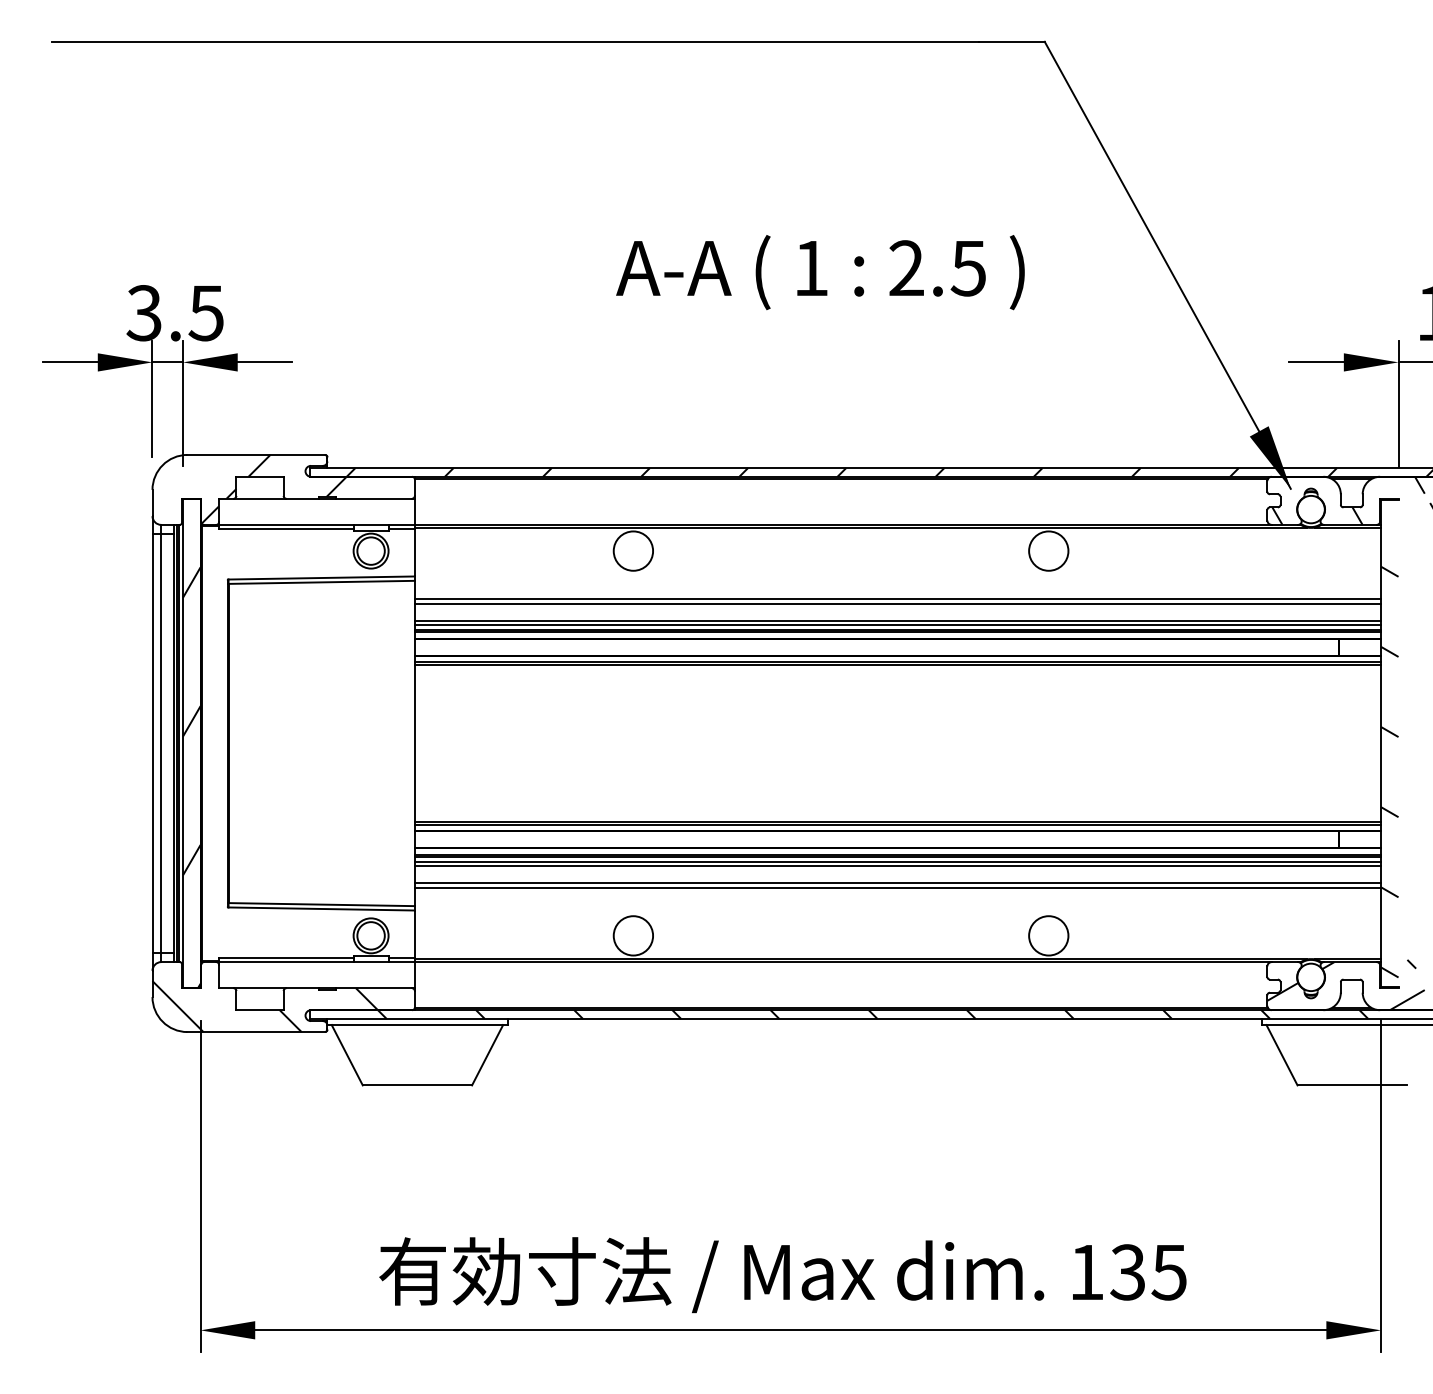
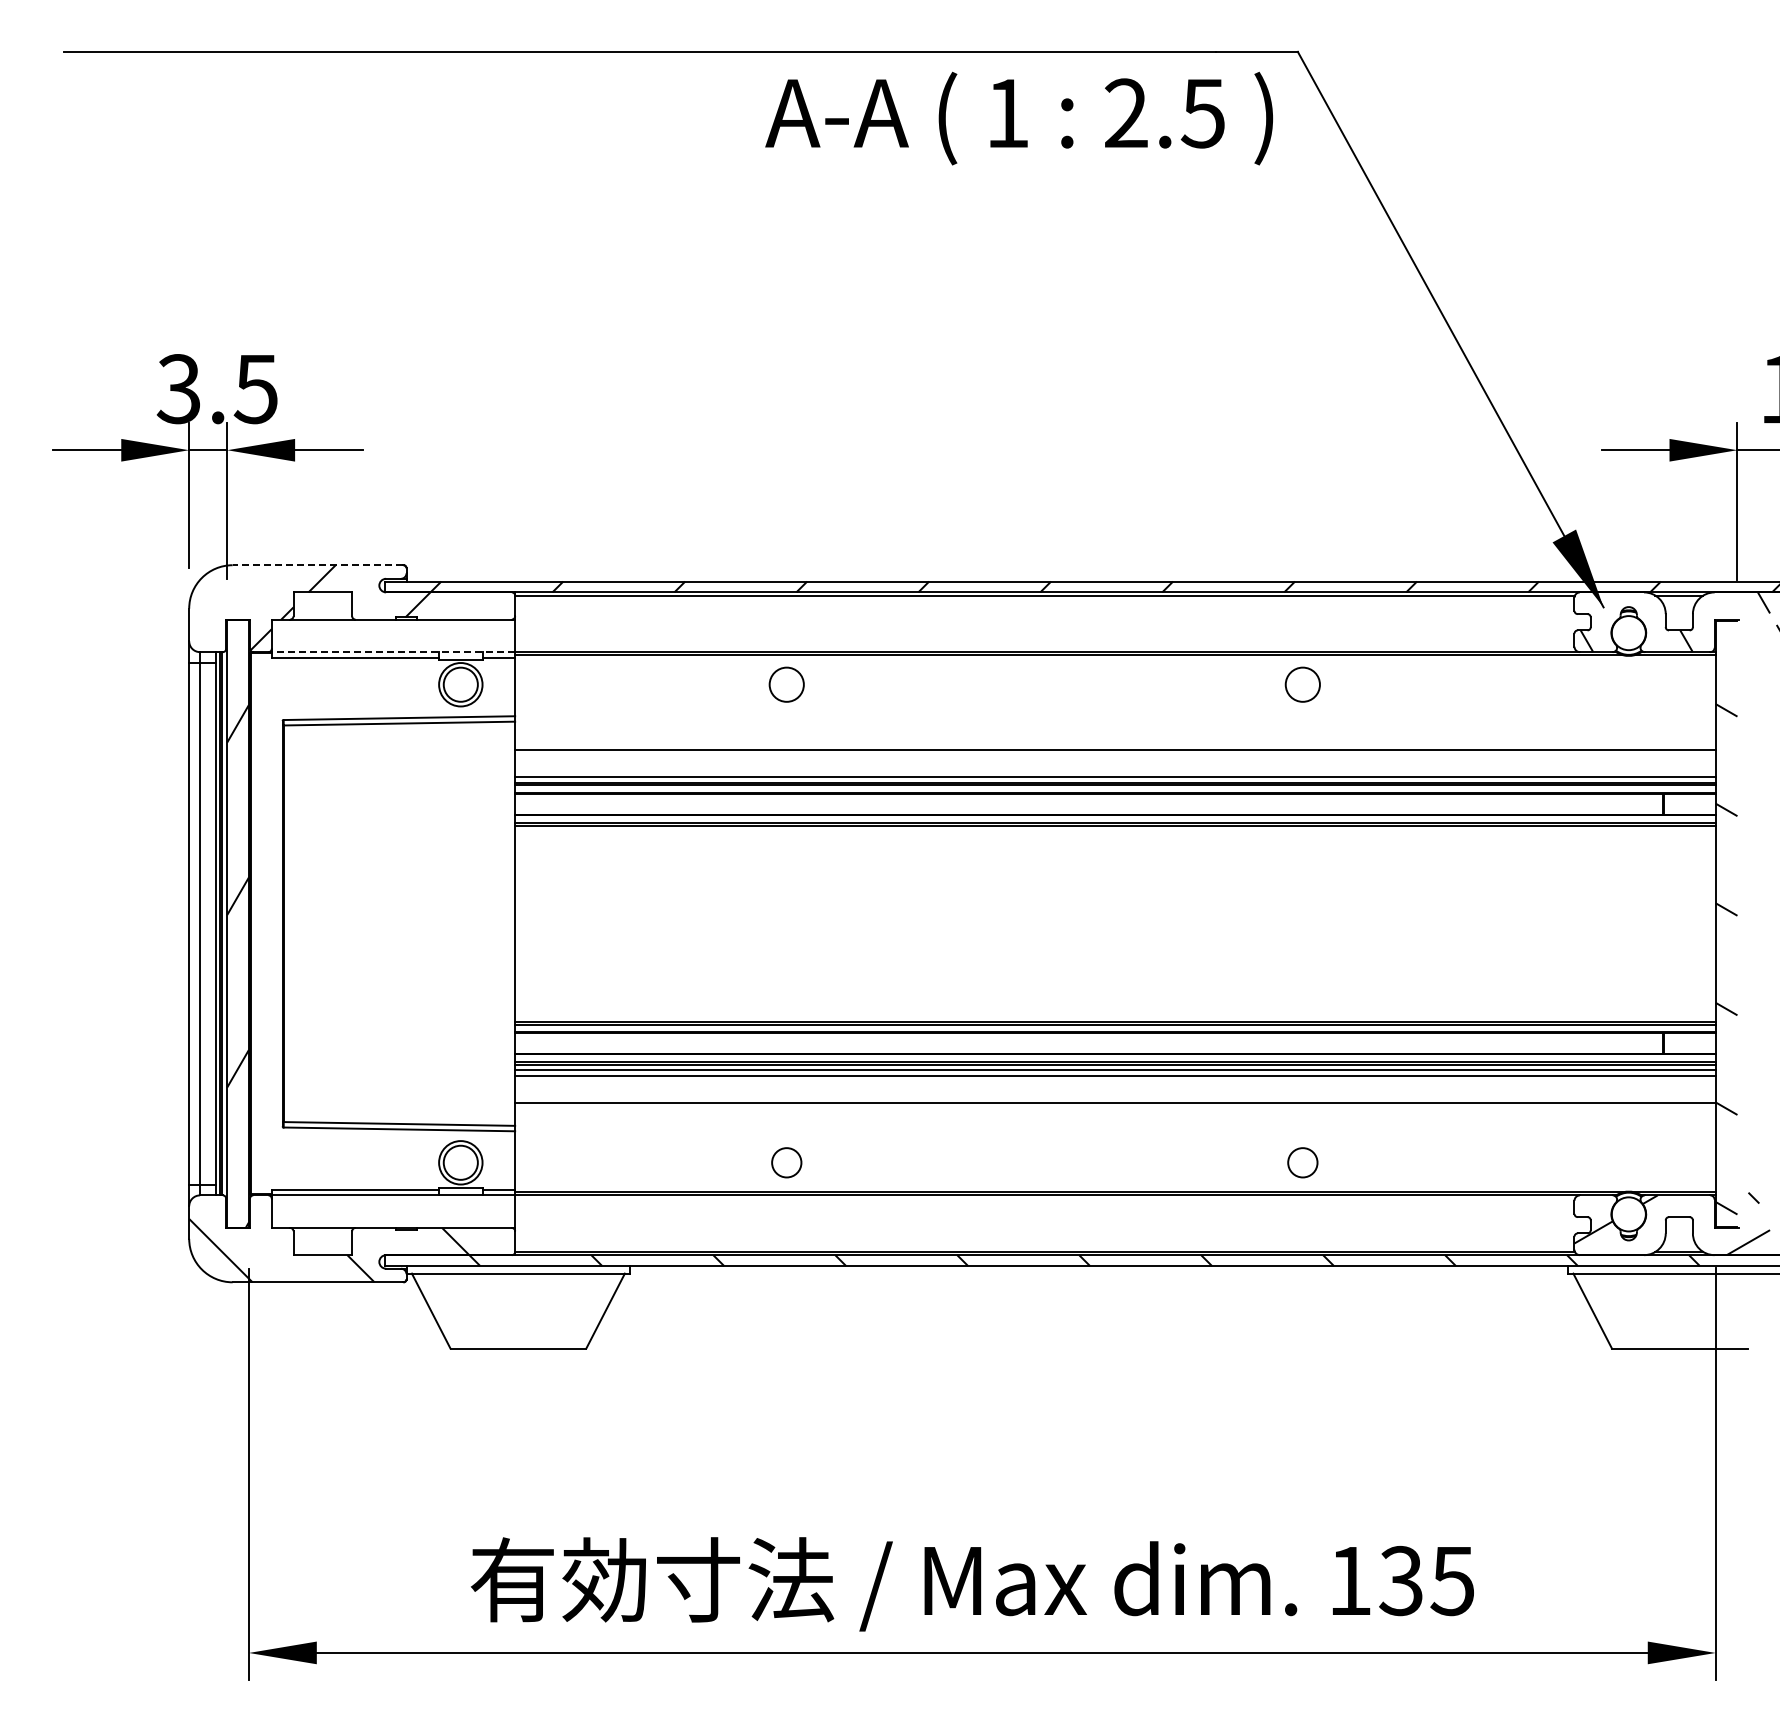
text: (819, 272) -> (1018, 118), moved
line: (255, 455) -> (317, 565), solid -> dashed
line: (316, 525) -> (393, 652), solid -> dashed
circle: (633, 550) -> (786, 684), size x0.7
circle: (1048, 550) -> (1302, 684), size x0.7
line: (897, 599) -> (1115, 744), removed
line: (897, 620) -> (1115, 771), removed
line: (897, 883) -> (1115, 1097), removed
circle: (633, 935) -> (786, 1162), size x0.6
circle: (1048, 935) -> (1302, 1162), size x0.6

